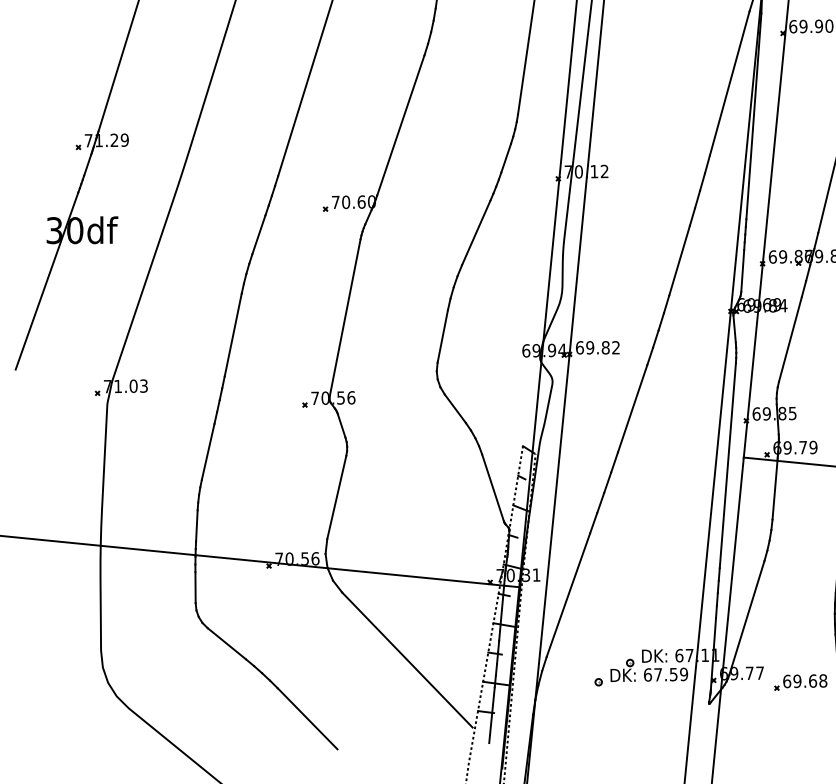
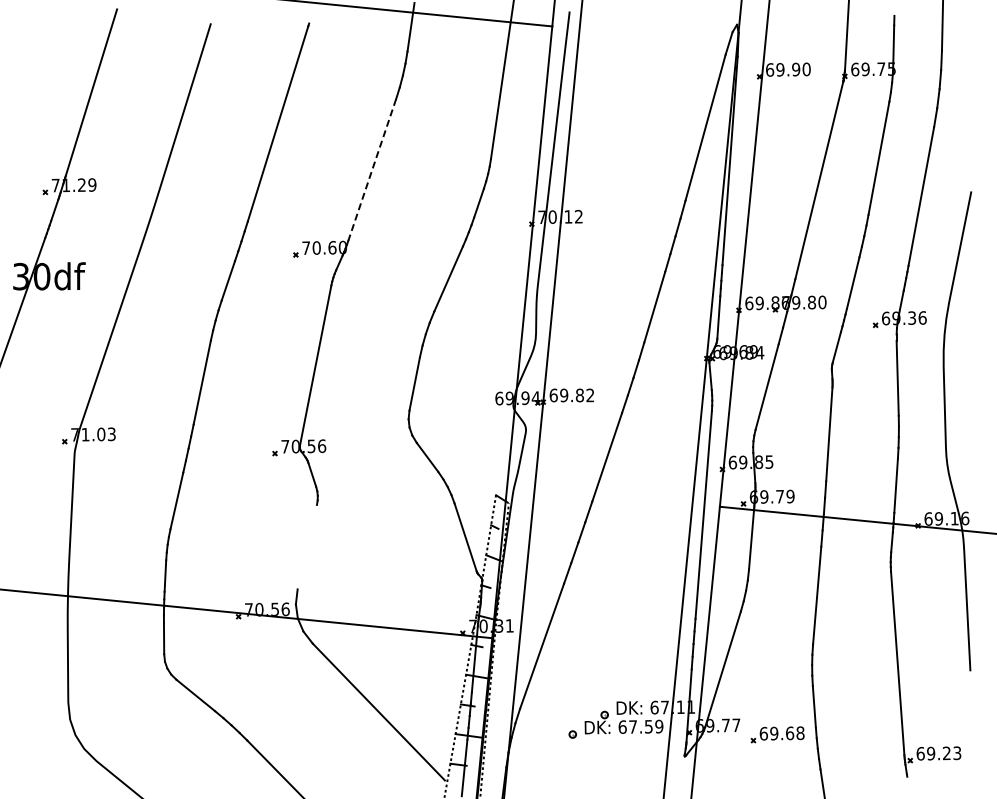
line: (401, 125) -> (372, 170), solid -> dashed
line: (336, 496) -> (306, 546), removed

